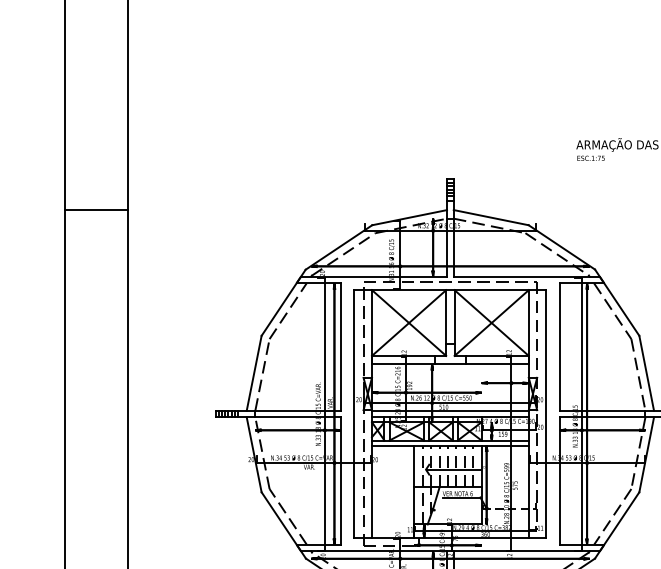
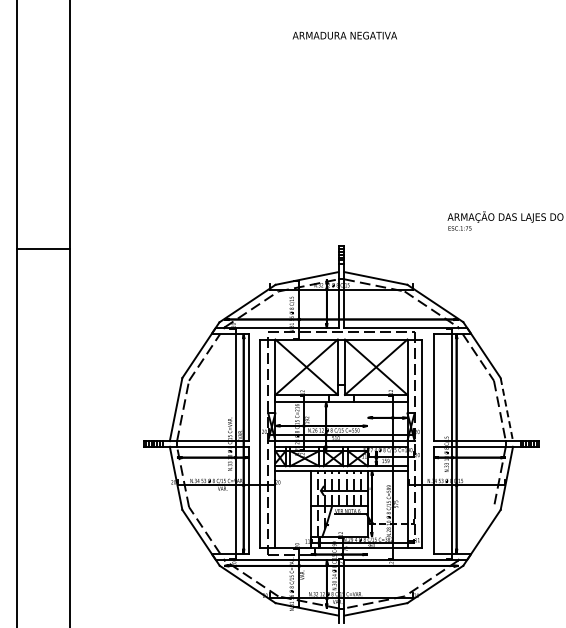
line: (96, 210) -> (43, 249), moved
line: (646, 374) -> (506, 410), solid -> dashed
line: (611, 516) -> (477, 530), removed

